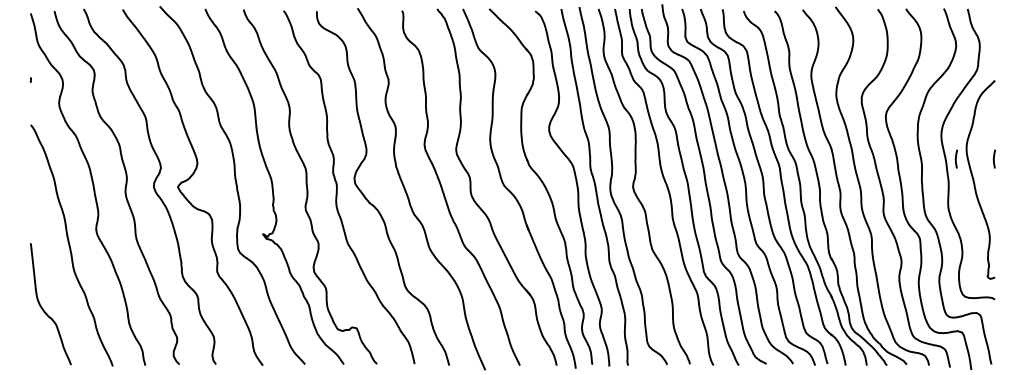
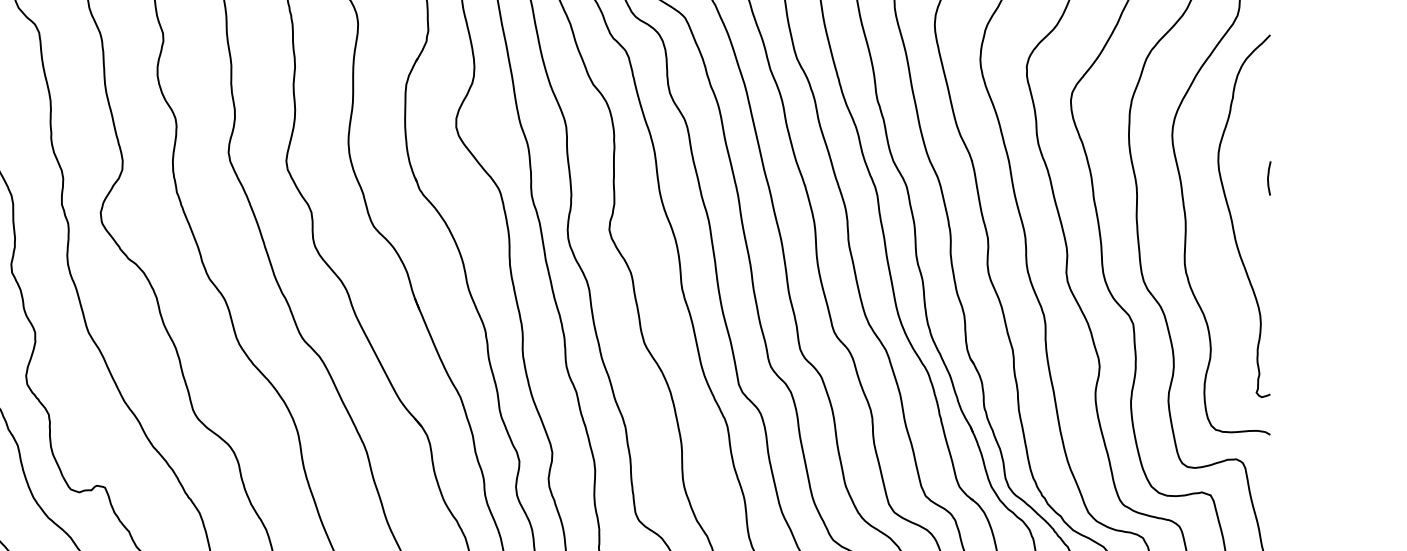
line: (955, 158) -> (1198, 177), removed

